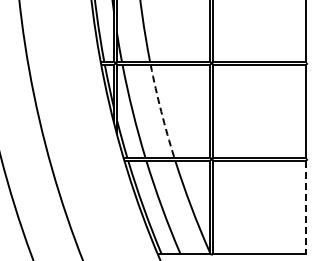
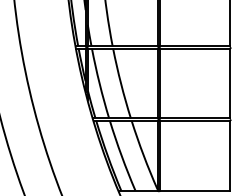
arc: (161, 111) -> (121, 83), dashed -> solid
line: (306, 207) -> (230, 155), dashed -> solid

